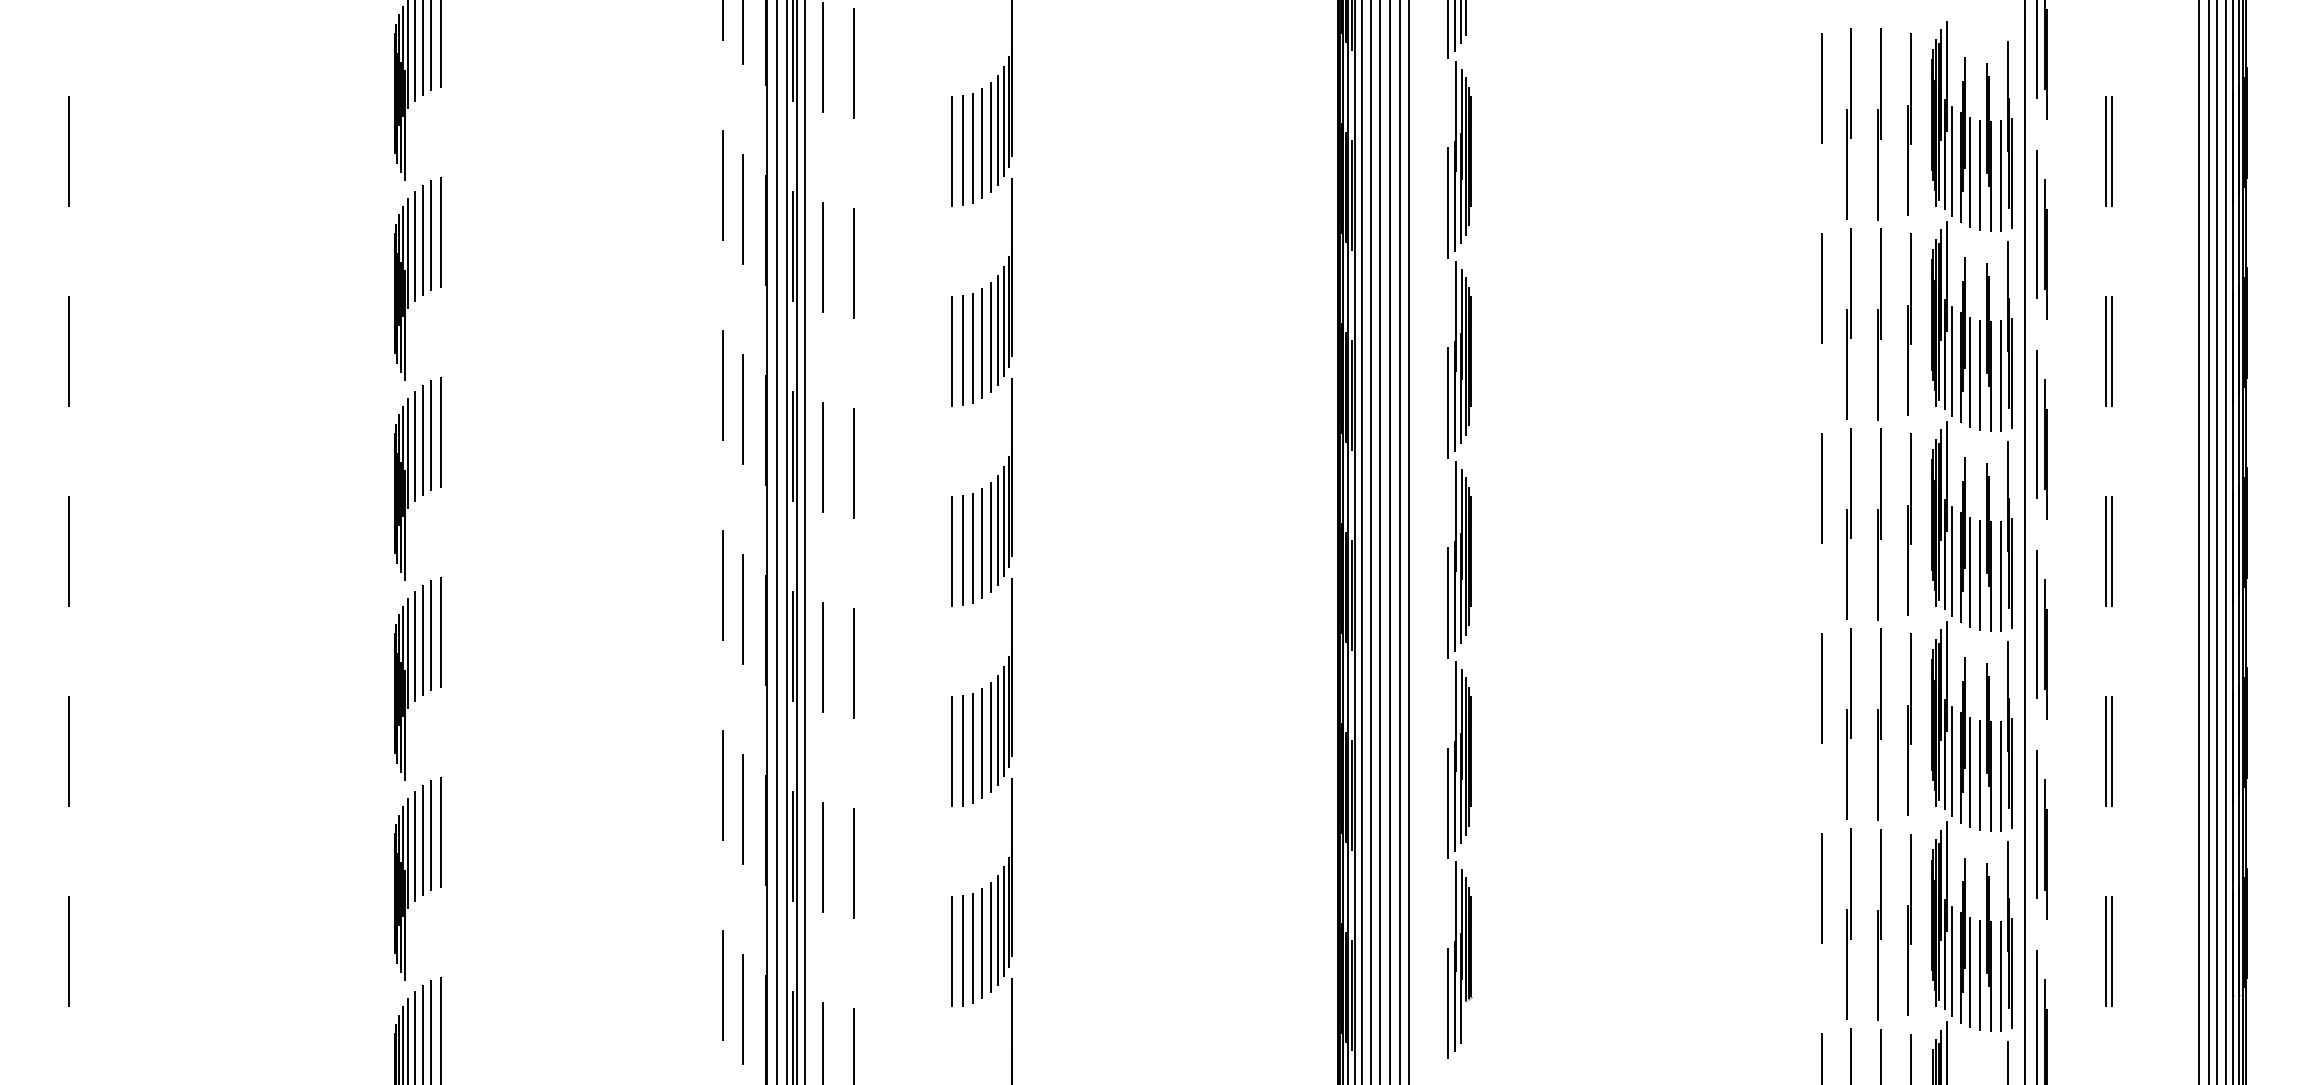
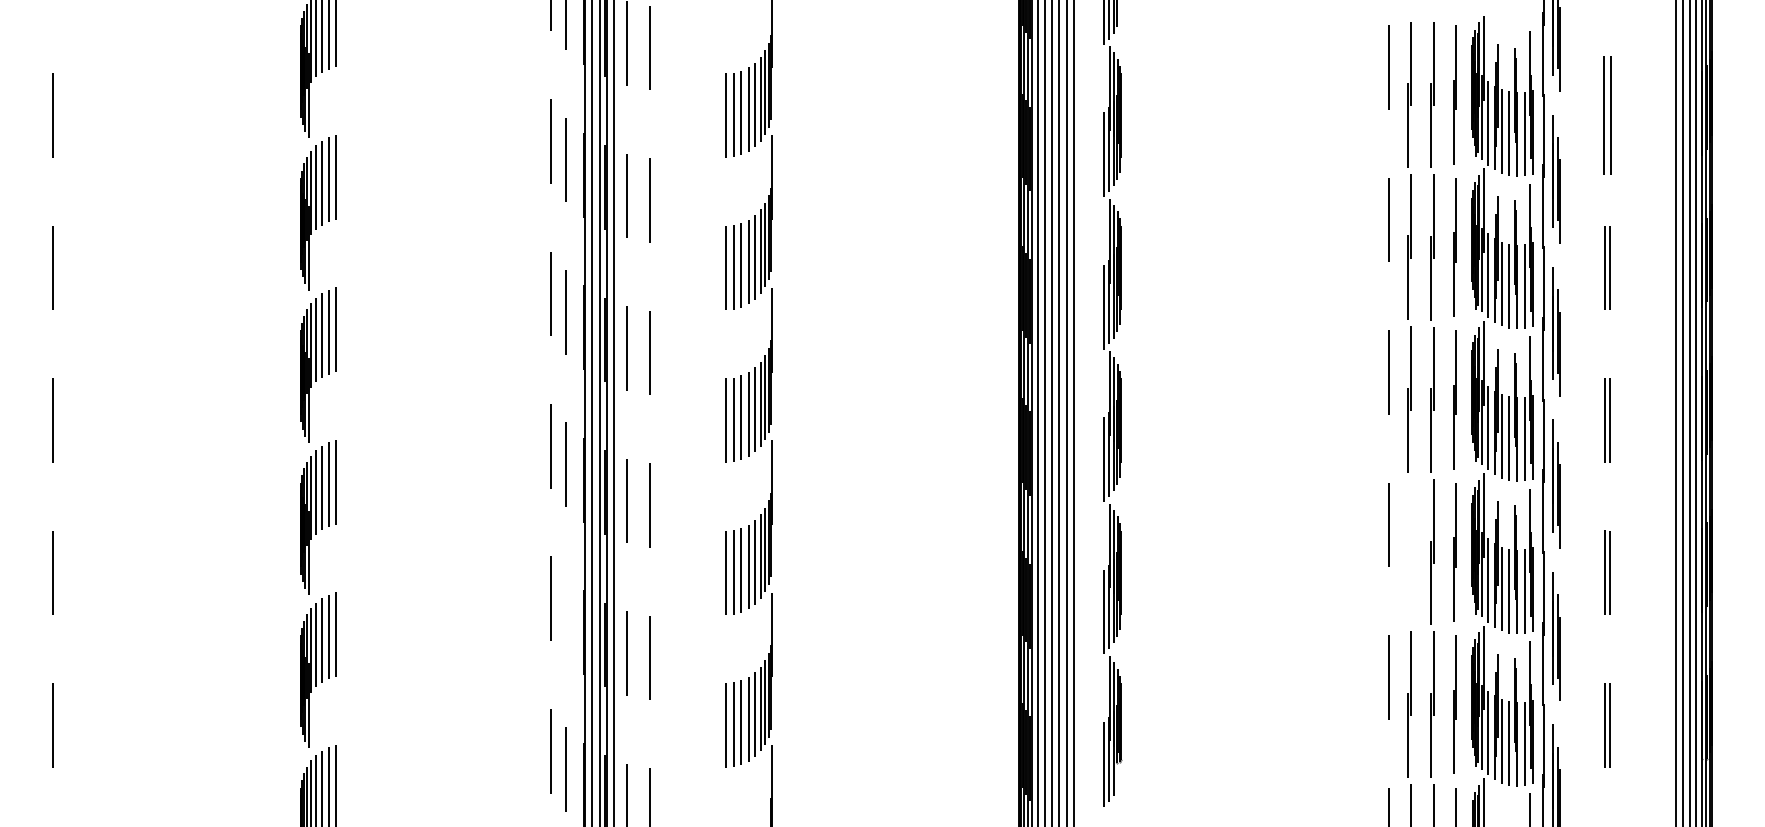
part: (2108, 151) -> (1606, 115), size x1.4
part: (1848, 723) -> (1408, 551), removed
line: (742, 809) -> (565, 617), removed

